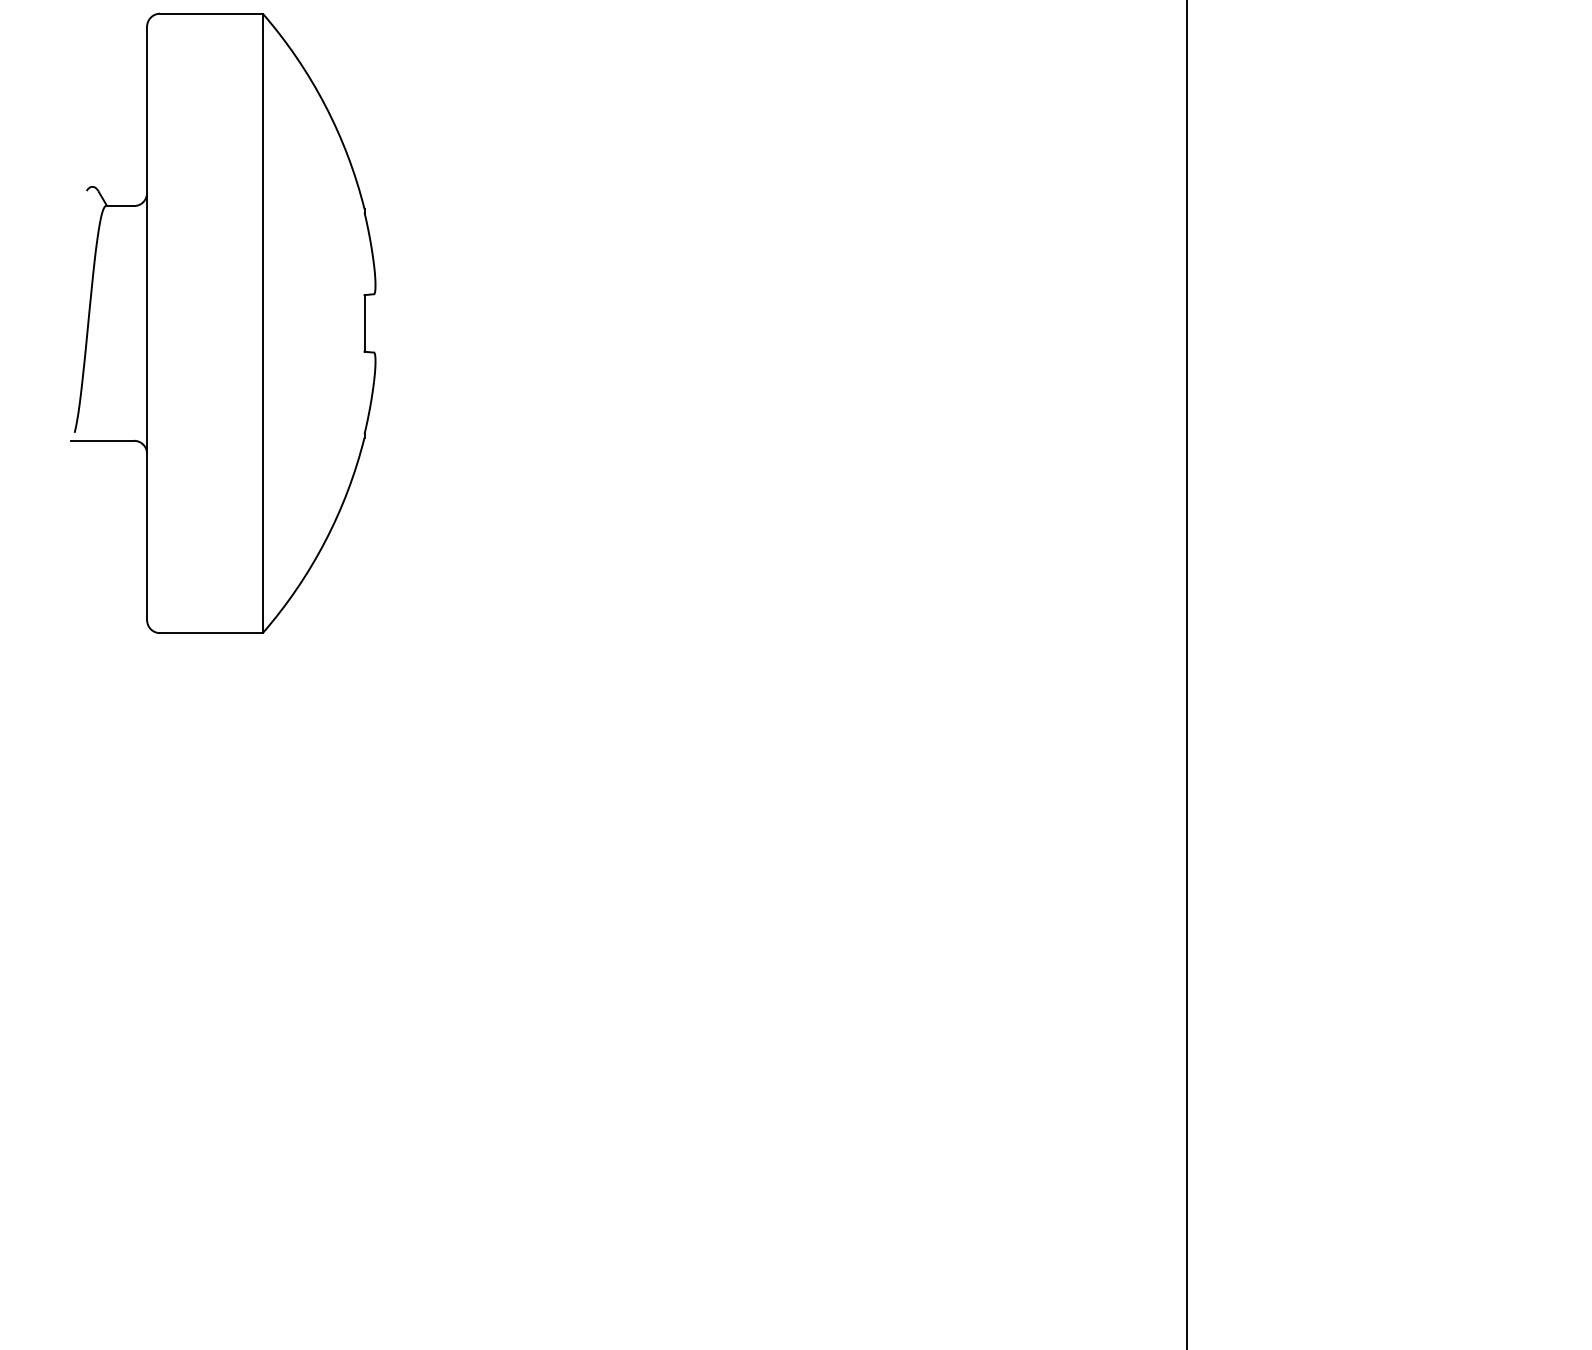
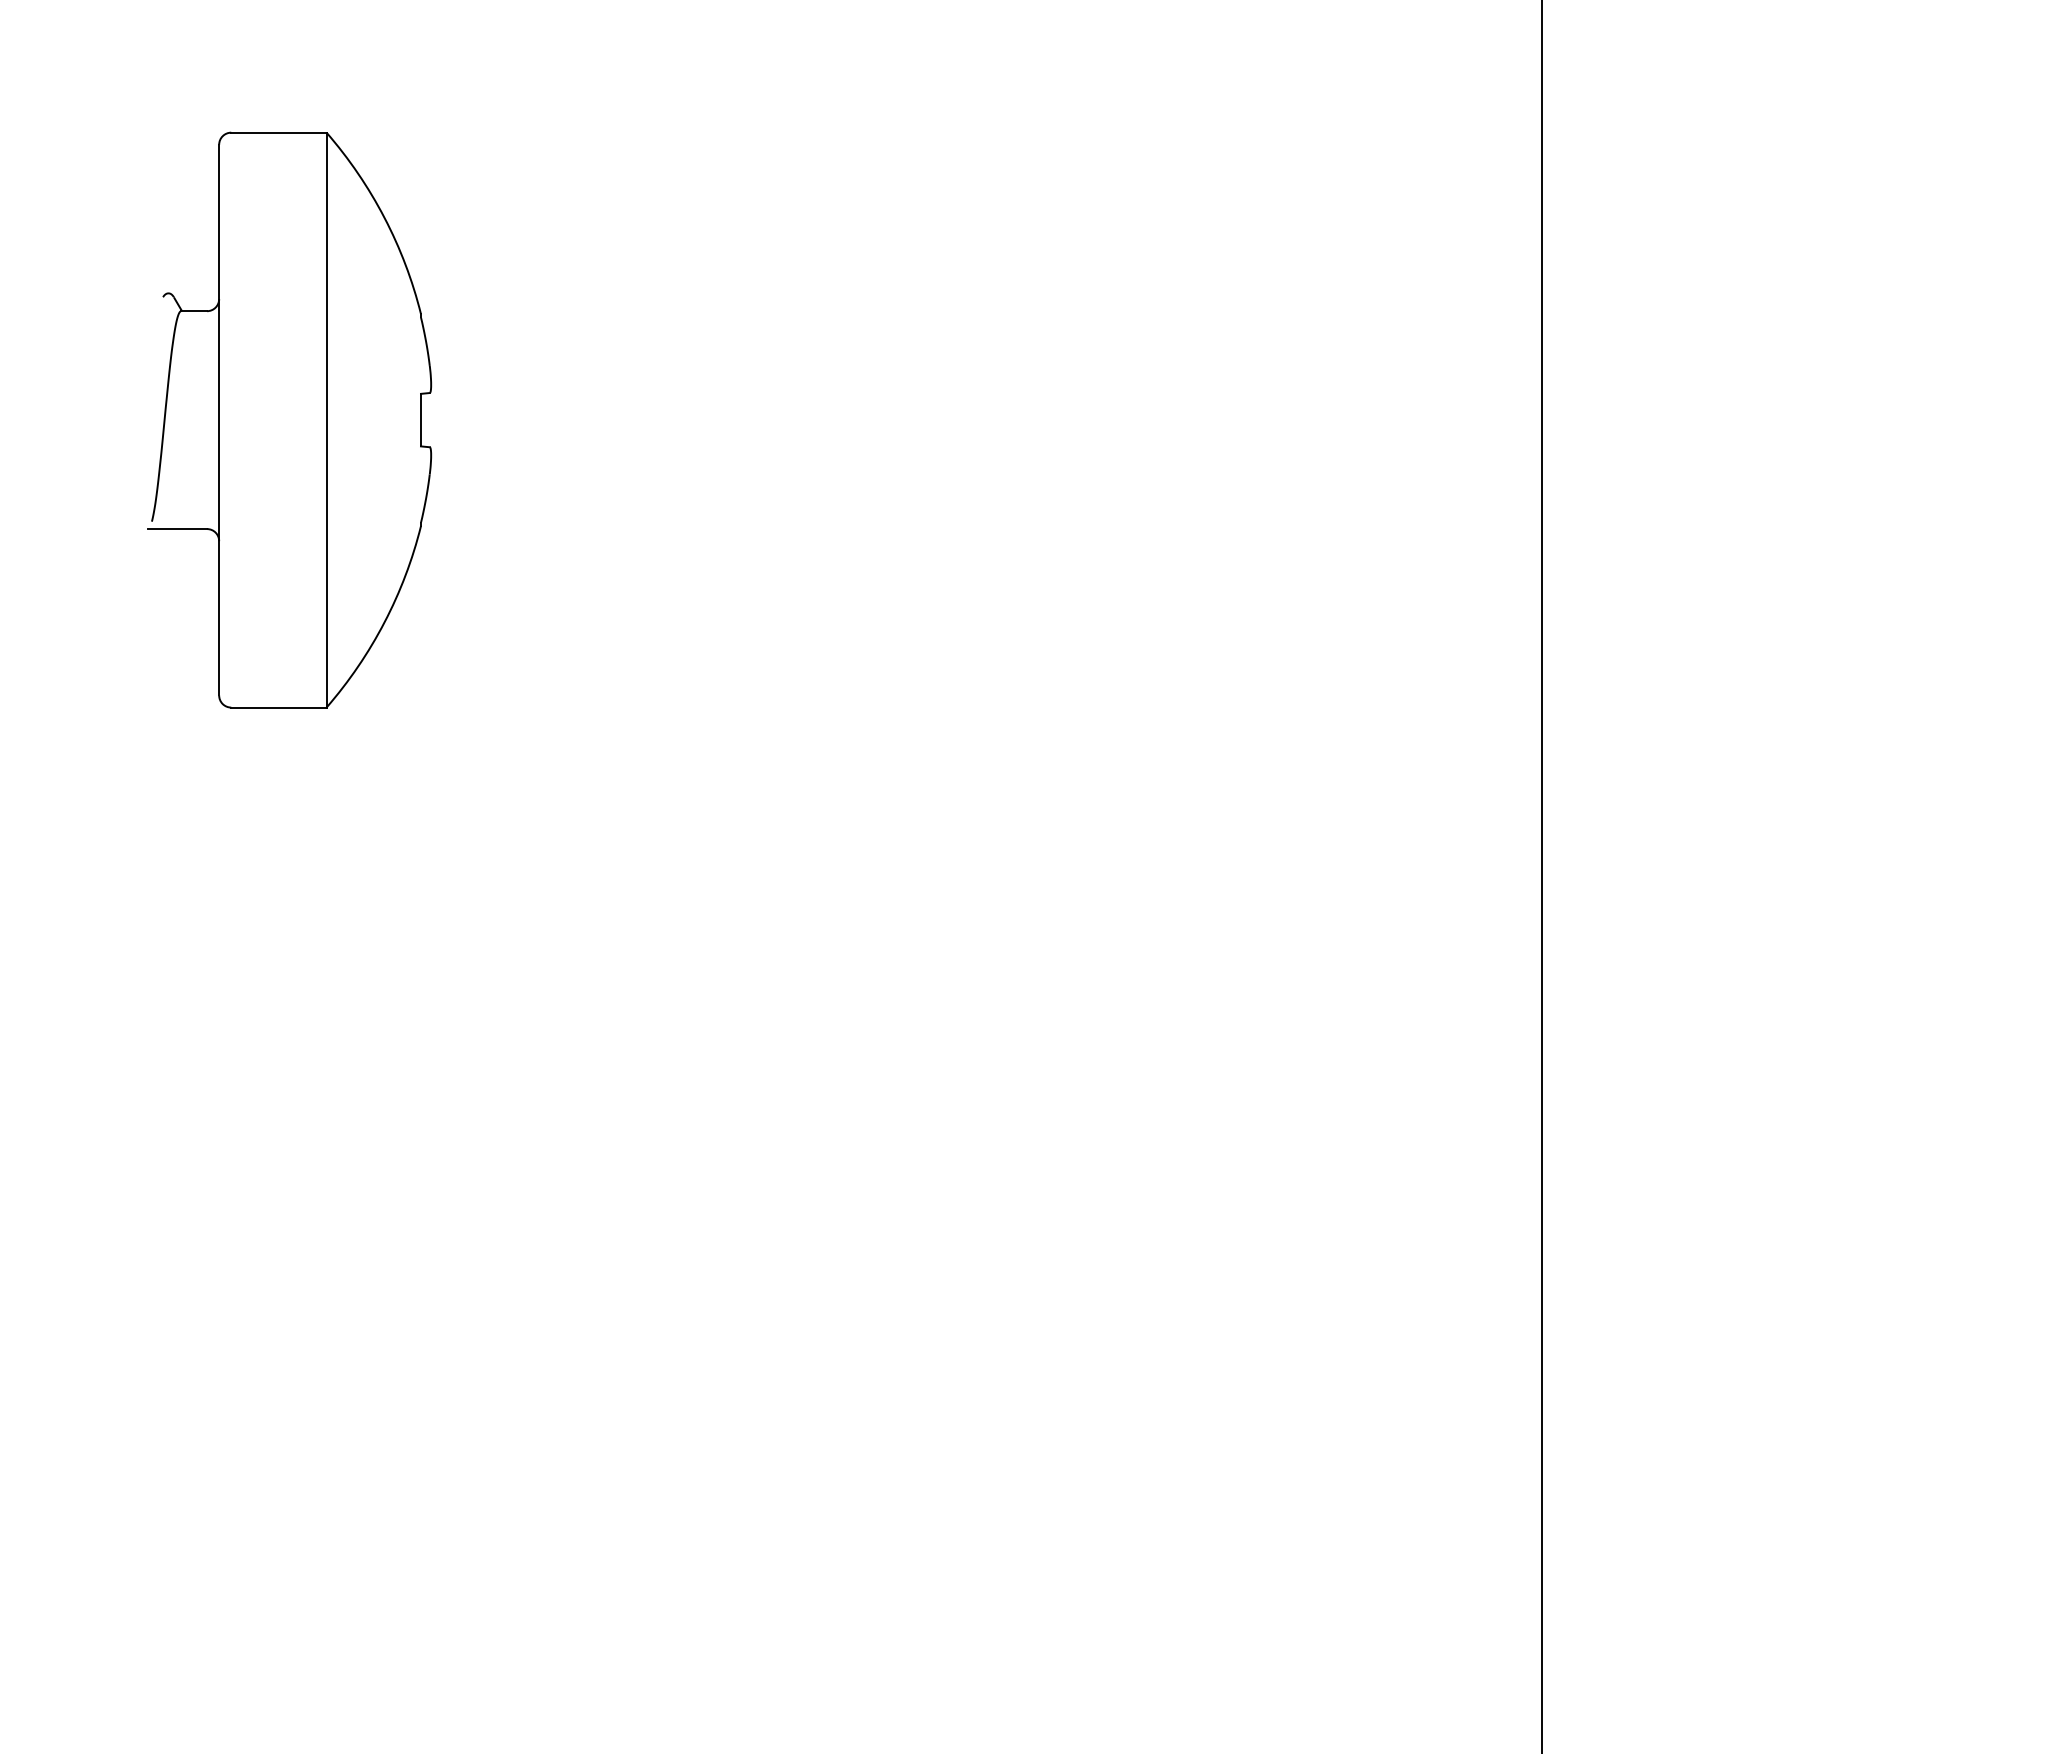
part: (223, 322) -> (289, 419), size x0.71

